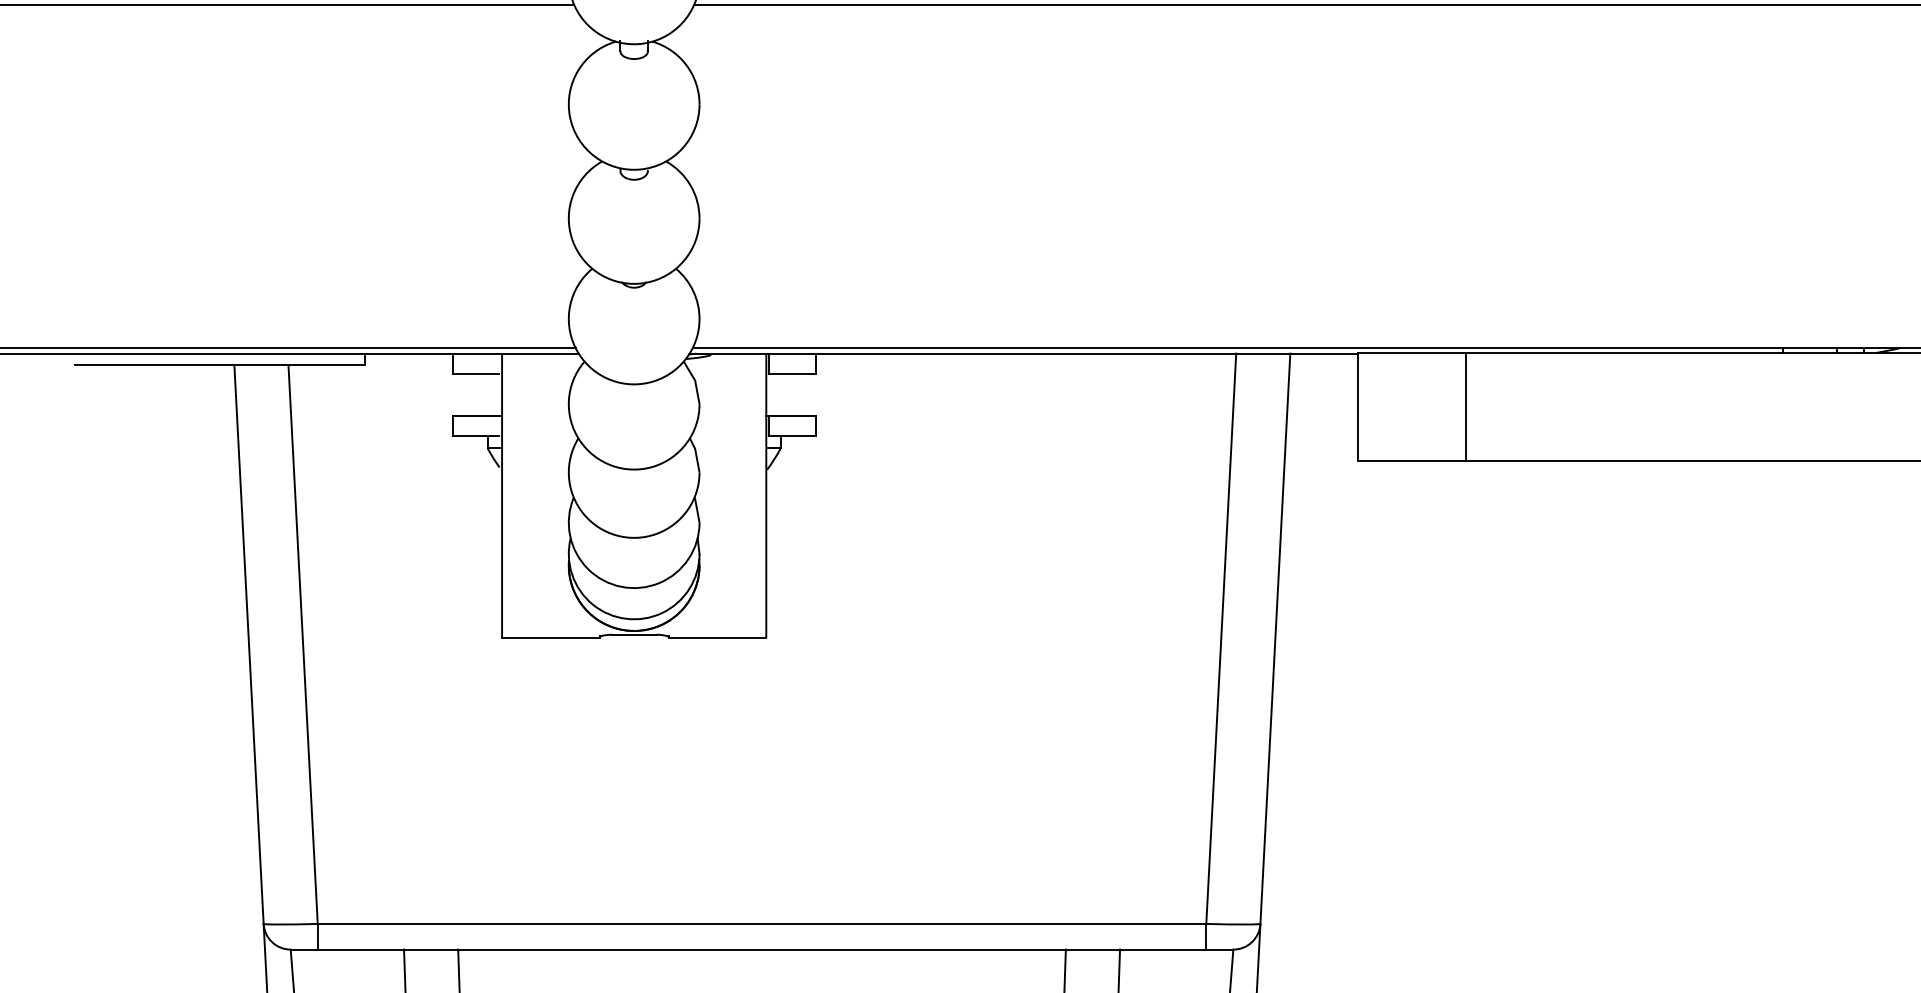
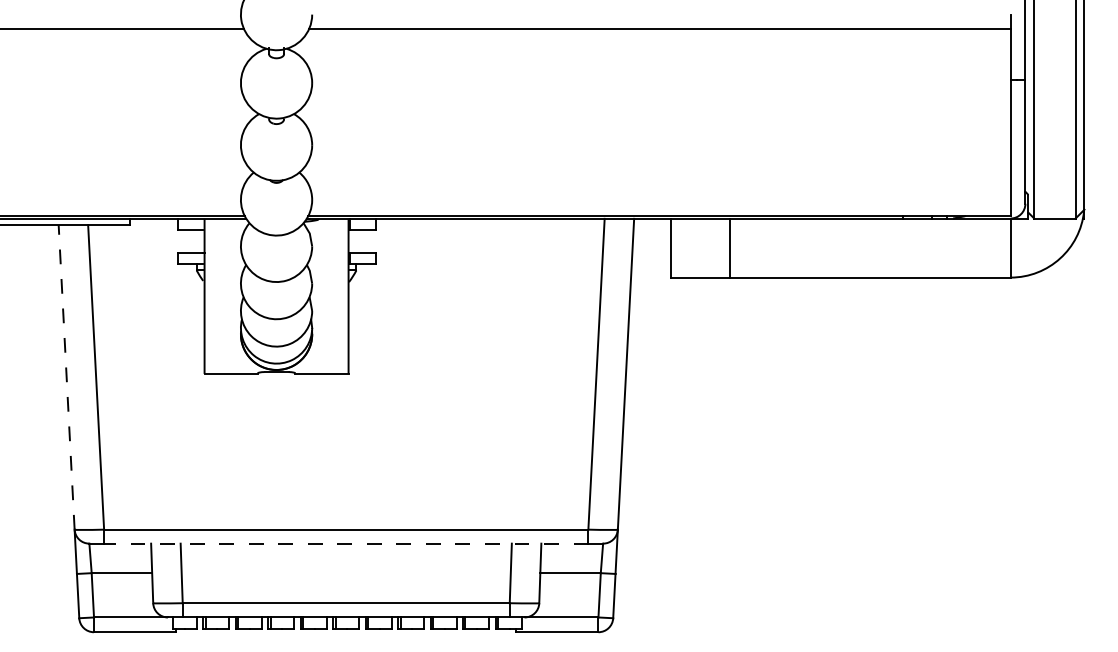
line: (248, 644) -> (66, 377), solid -> dashed
line: (760, 949) -> (345, 543), solid -> dashed

